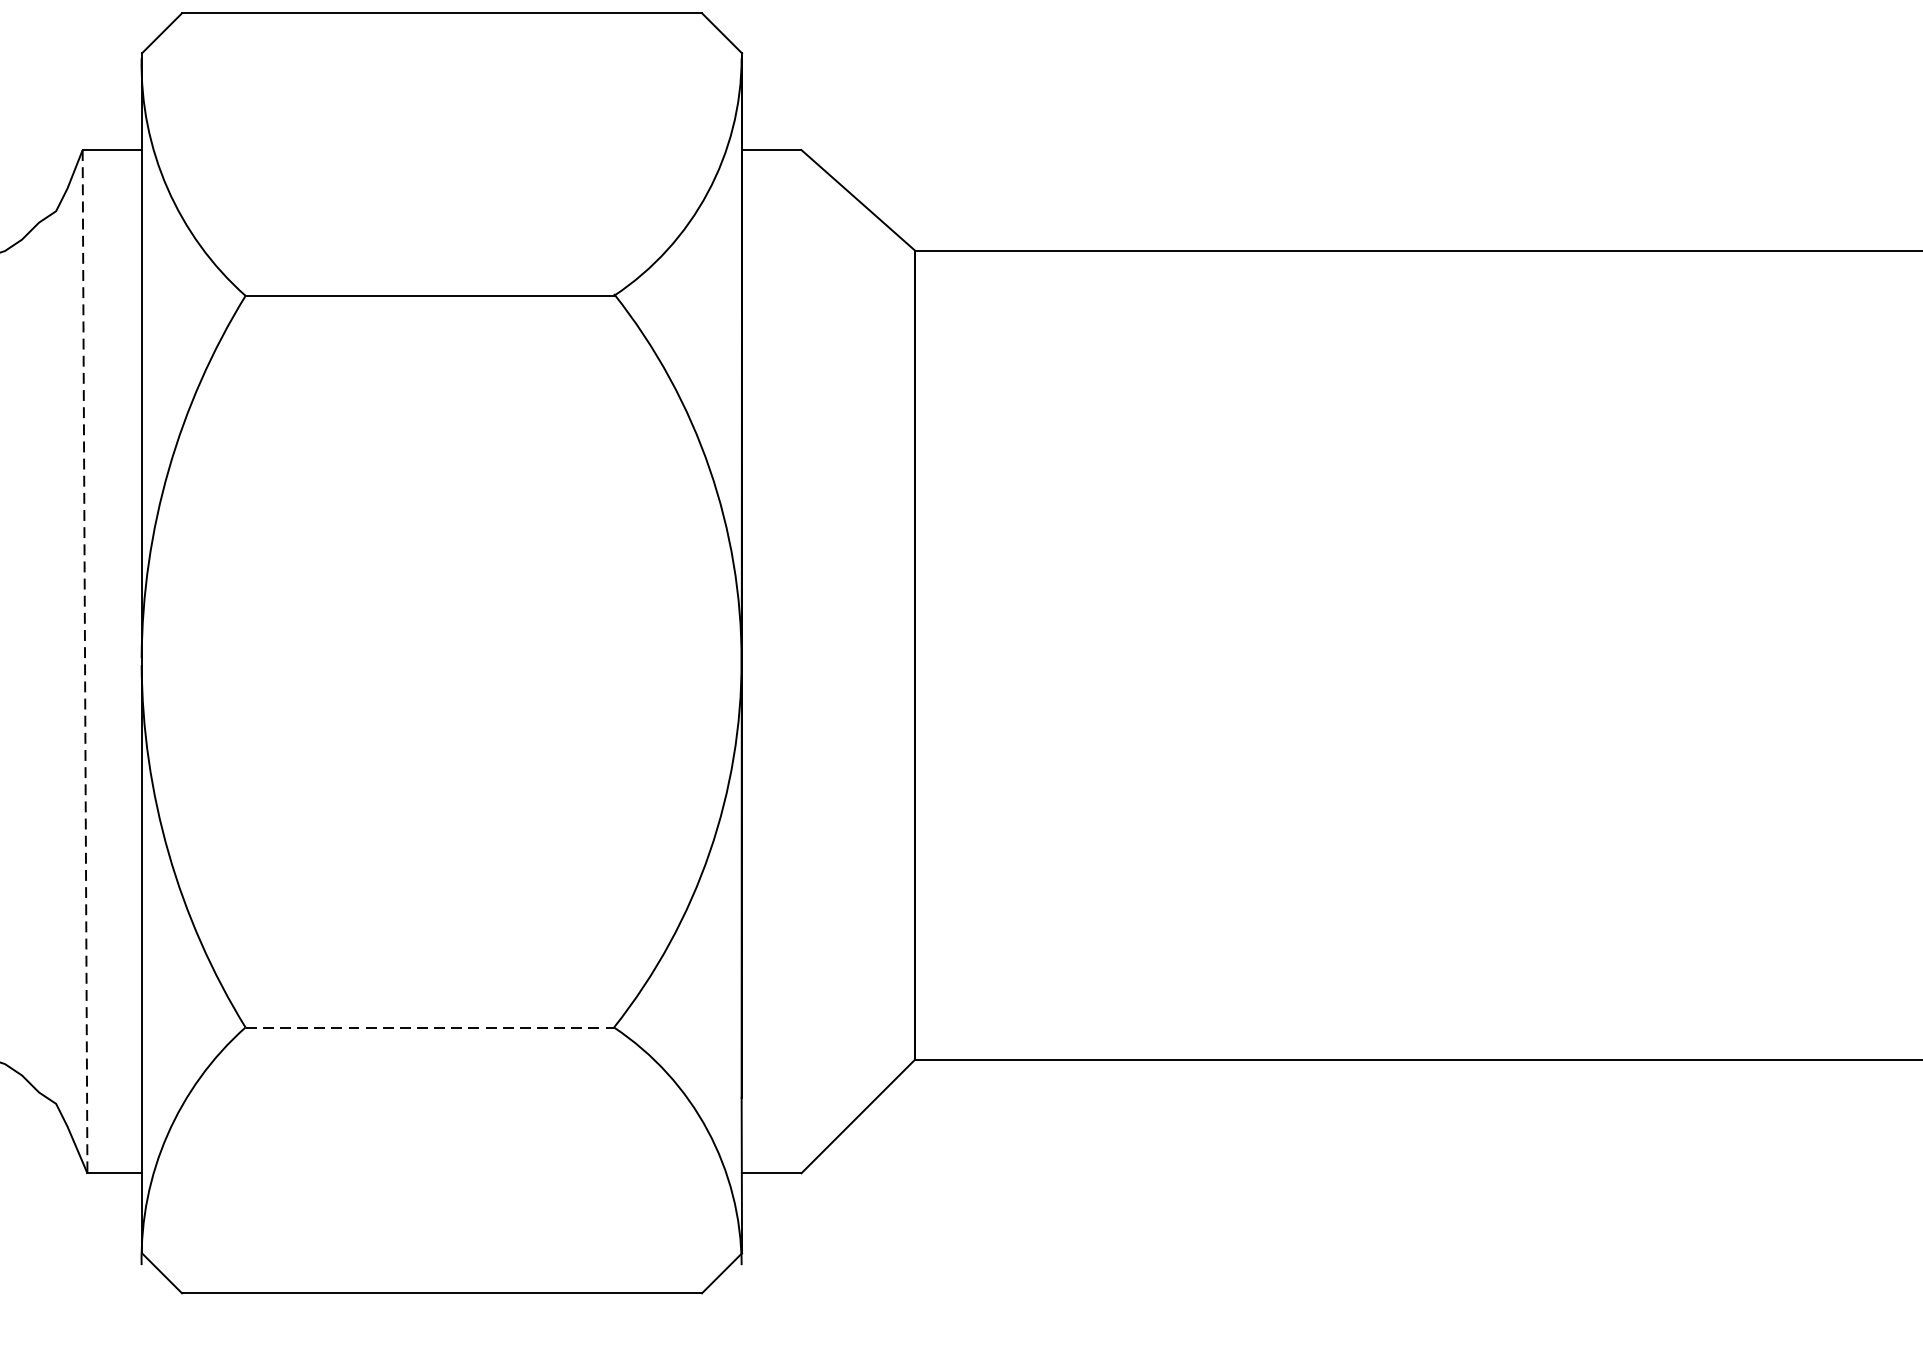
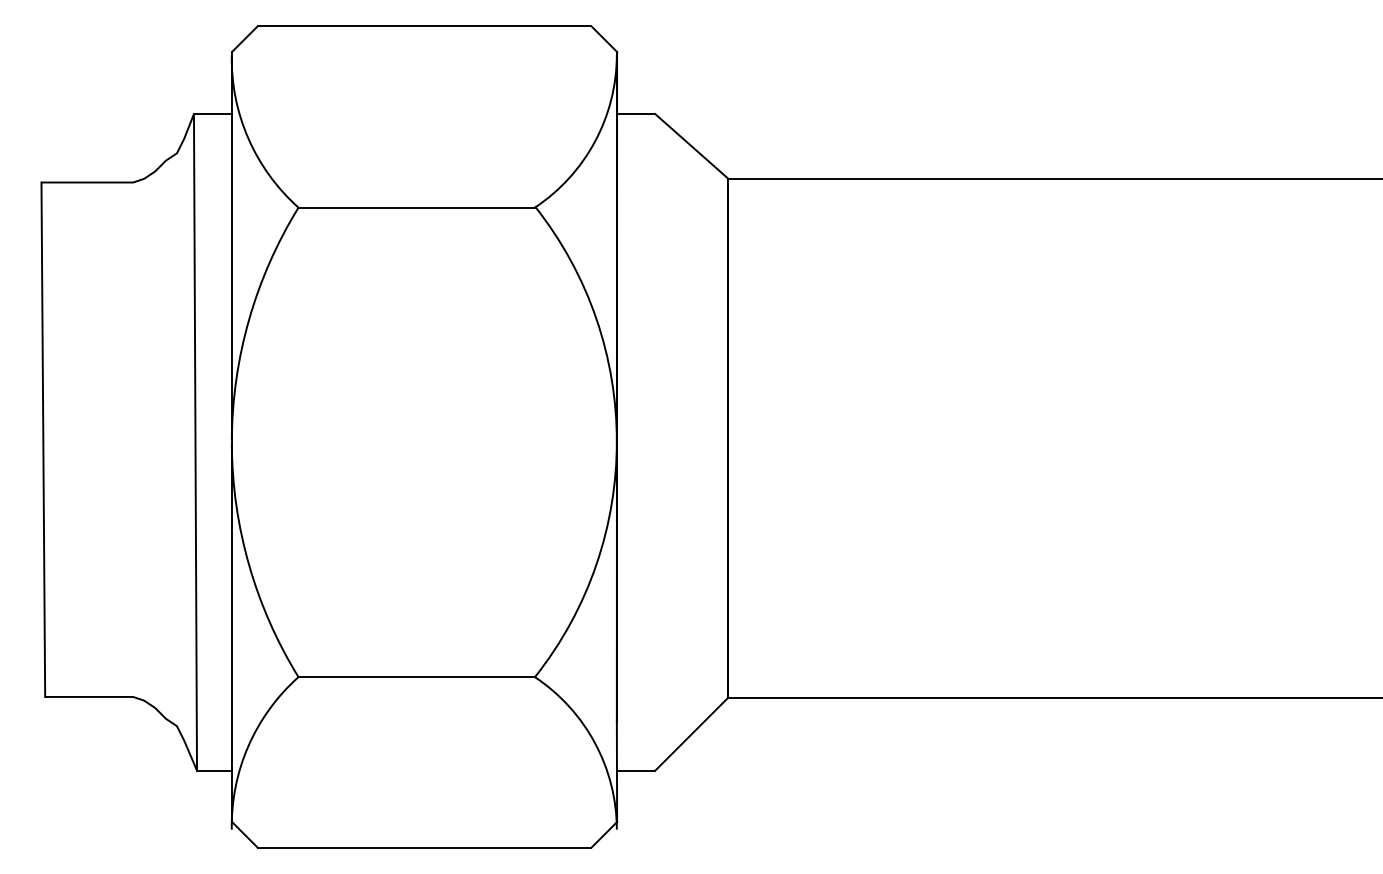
line: (85, 661) -> (195, 442), dashed -> solid
line: (430, 1028) -> (417, 677), dashed -> solid

